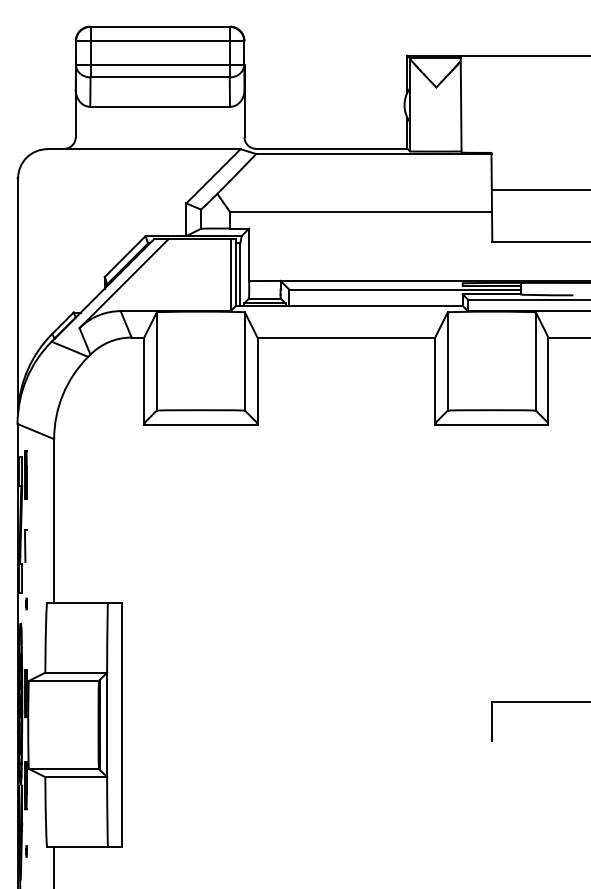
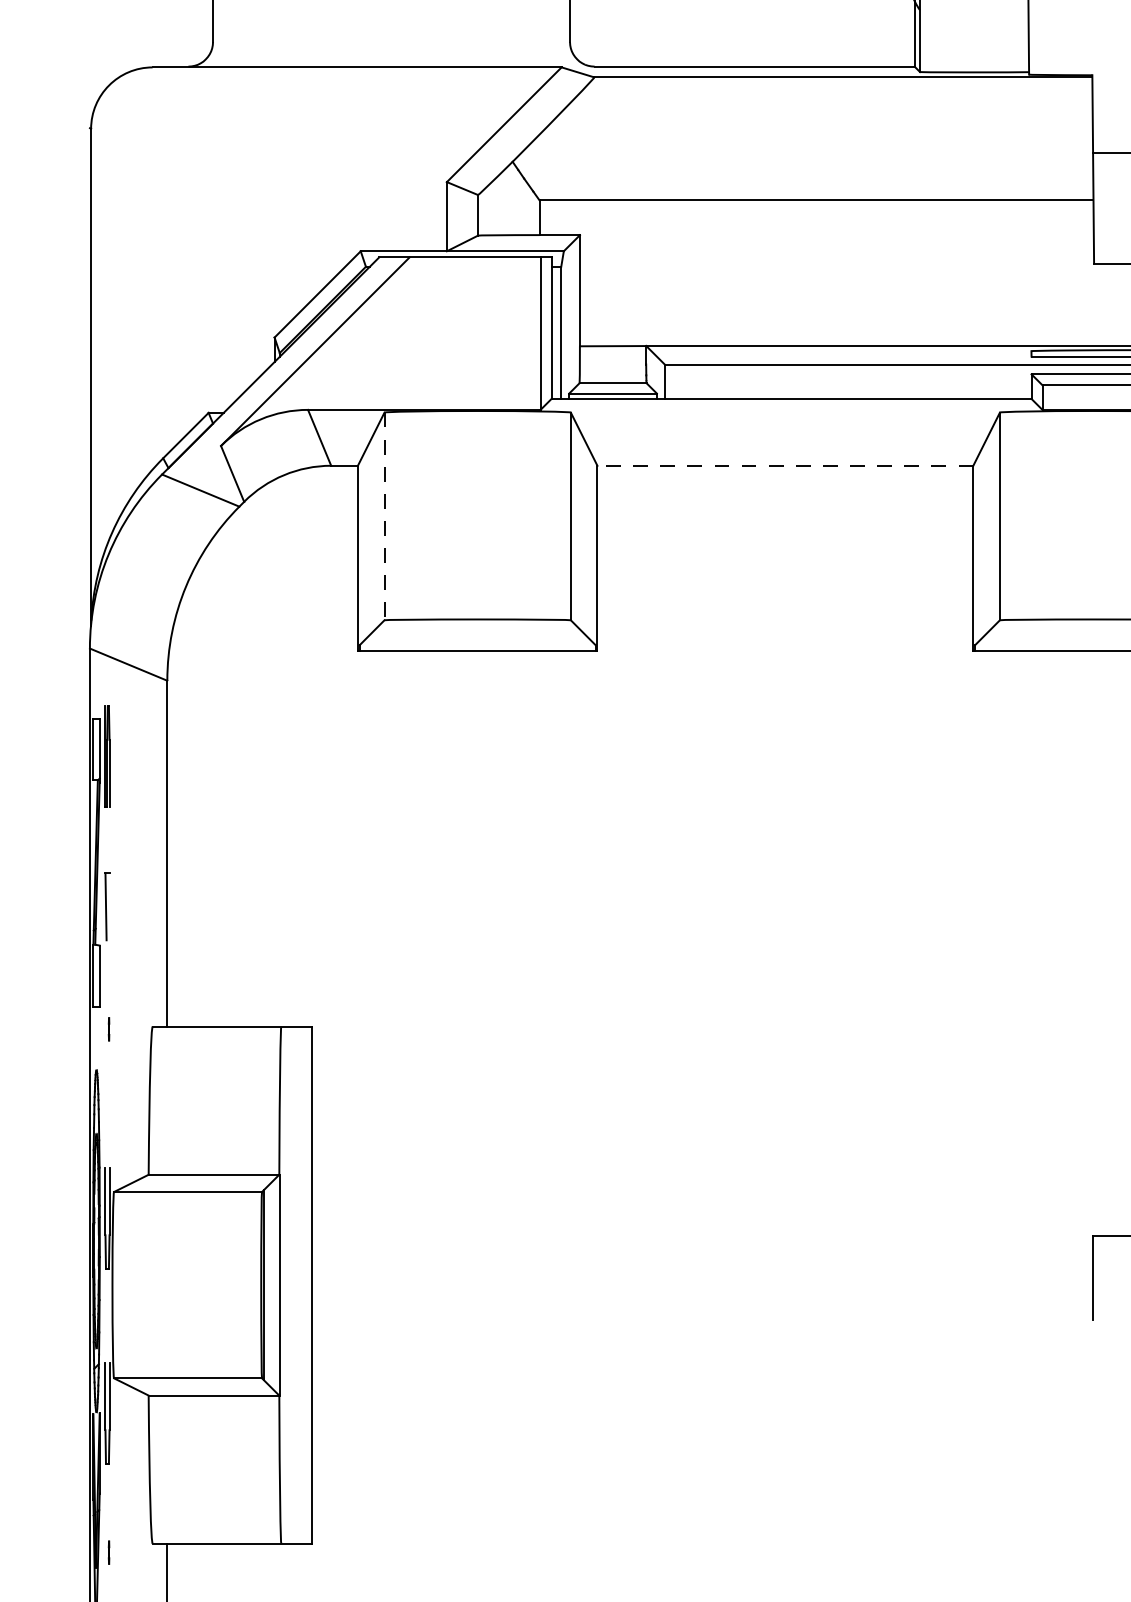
line: (346, 337) -> (785, 465), solid -> dashed
line: (156, 362) -> (383, 518), solid -> dashed

